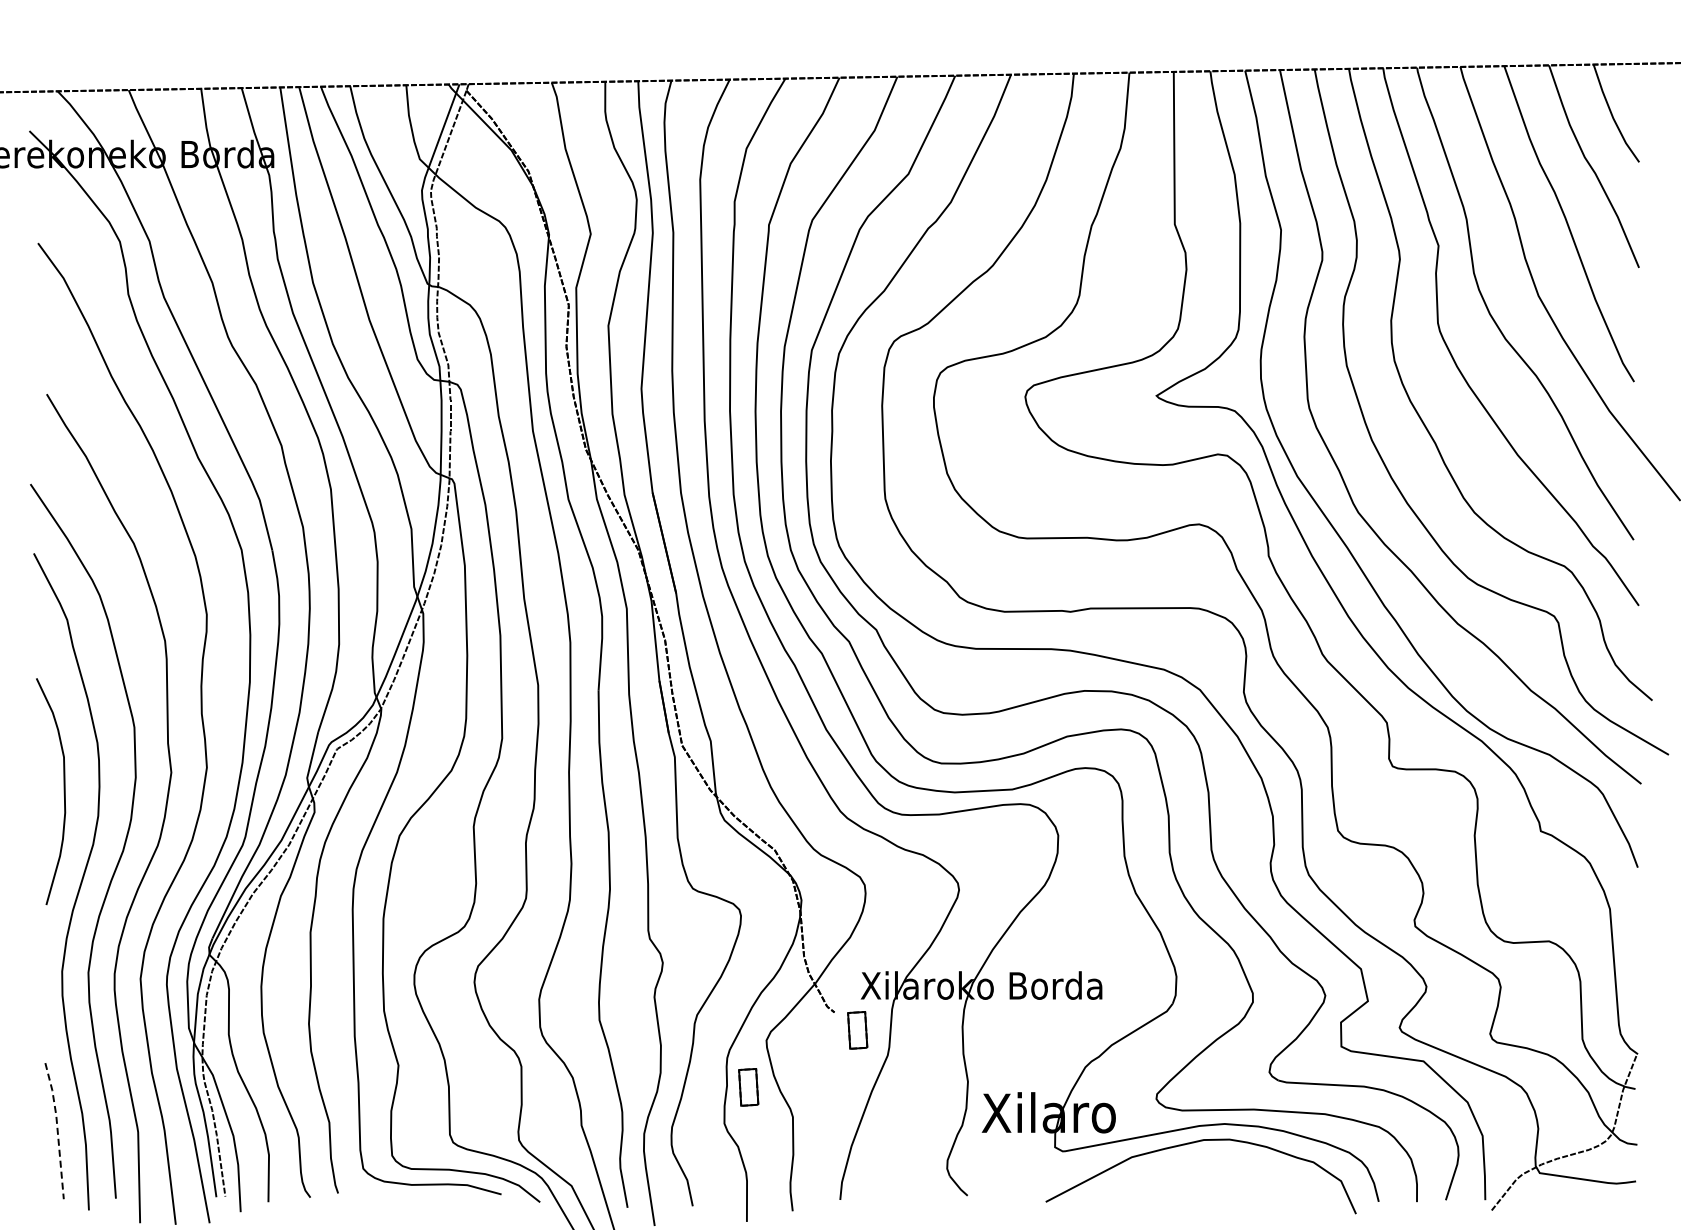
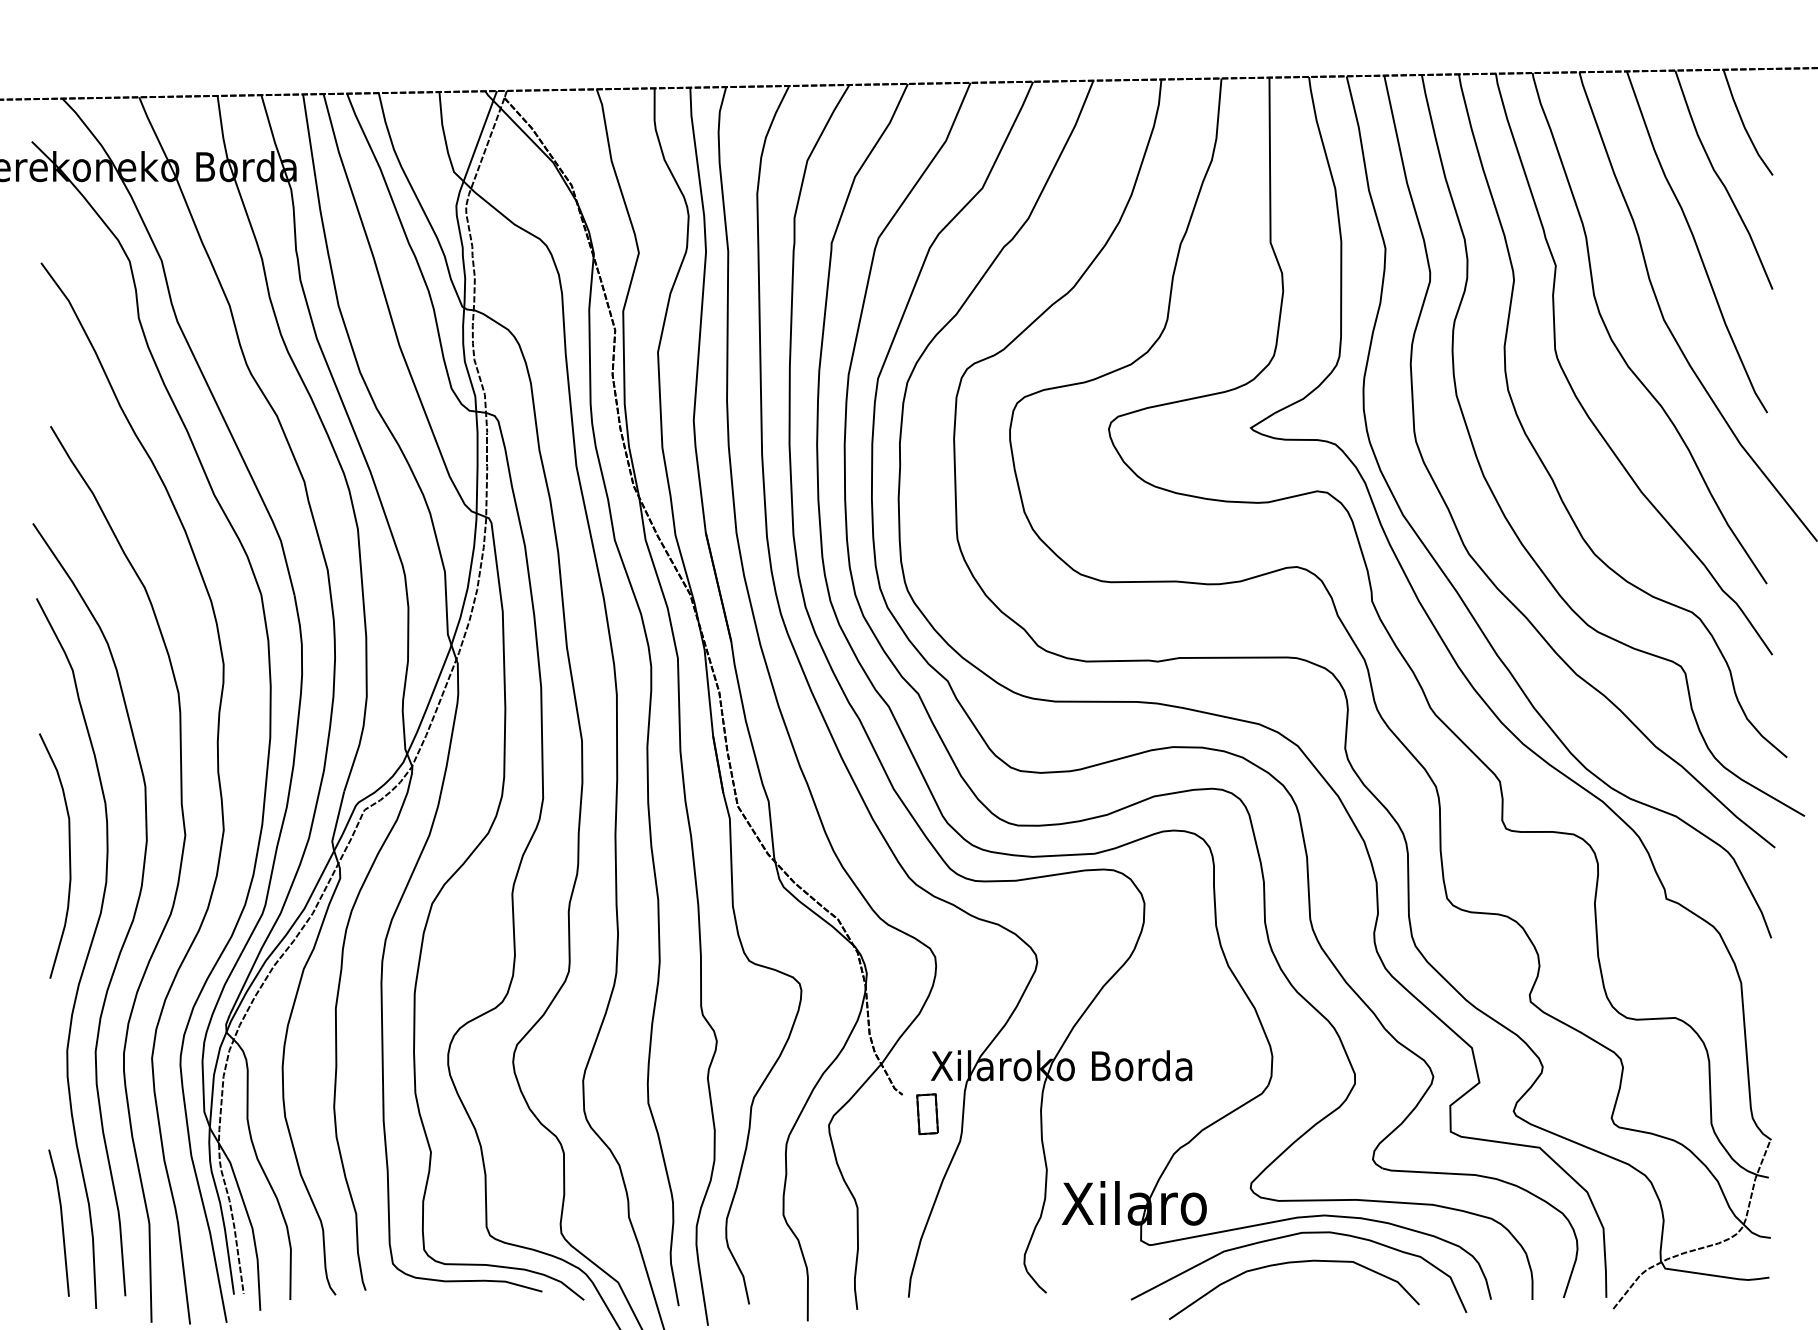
part: (748, 1087) -> (809, 1176), removed
line: (57, 1129) -> (62, 1221), dashed -> solid
curve: (1196, 1168) -> (1294, 1263), added

